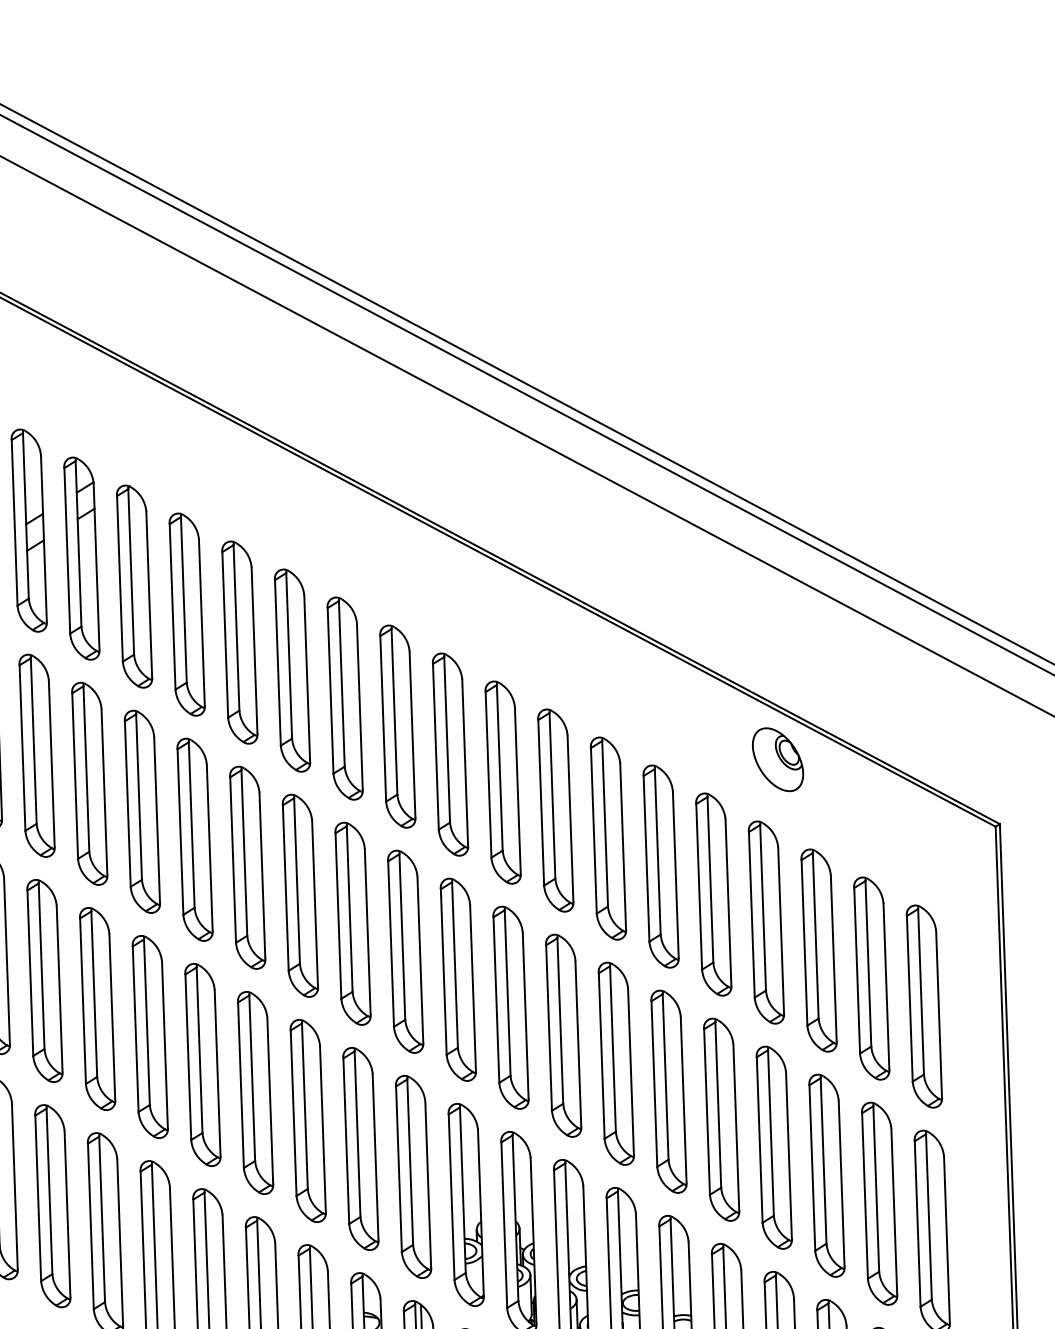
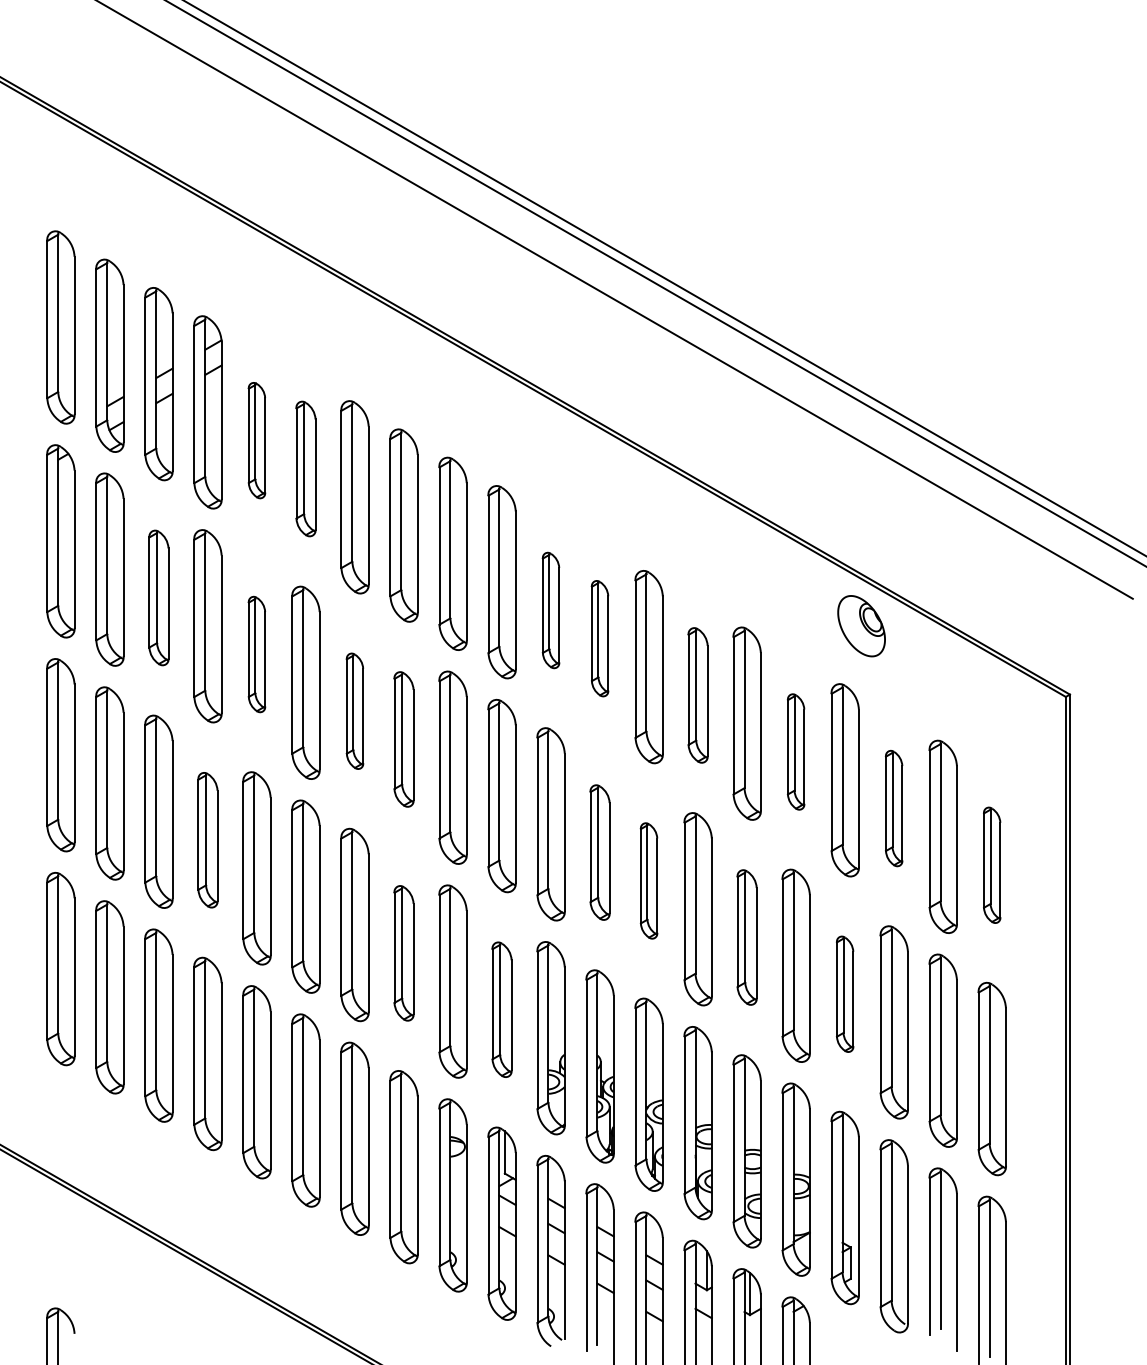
part: (134, 586) -> (256, 440), size x0.6
part: (186, 614) -> (305, 468), size x0.7
part: (449, 754) -> (550, 610), size x0.6
part: (36, 755) -> (158, 597), size x0.7
part: (502, 782) -> (599, 638), size x0.6
part: (141, 811) -> (256, 654), size x0.6
part: (607, 838) -> (697, 695), size x0.7
part: (247, 868) -> (354, 711), size x0.6
part: (713, 894) -> (795, 751), size x0.6
part: (299, 895) -> (403, 739), size x0.7
part: (818, 950) -> (893, 808), size x0.6
part: (923, 1006) -> (991, 865), size x0.6
part: (510, 1007) -> (599, 852), size x0.7
part: (97, 1009) -> (207, 840), size x0.7
part: (562, 1035) -> (648, 880), size x0.6
part: (668, 1091) -> (746, 937), size x0.7
part: (307, 1121) -> (403, 953), size x0.7
part: (773, 1148) -> (844, 994), size x0.6
part: (412, 1176) -> (501, 1009), size x0.7

